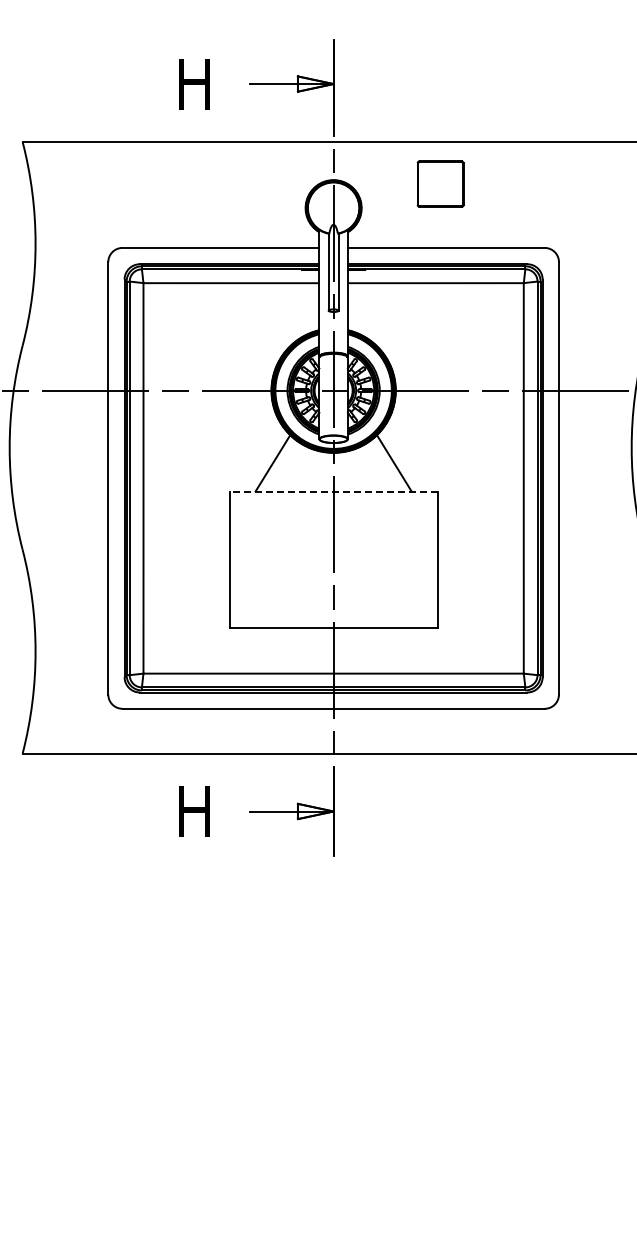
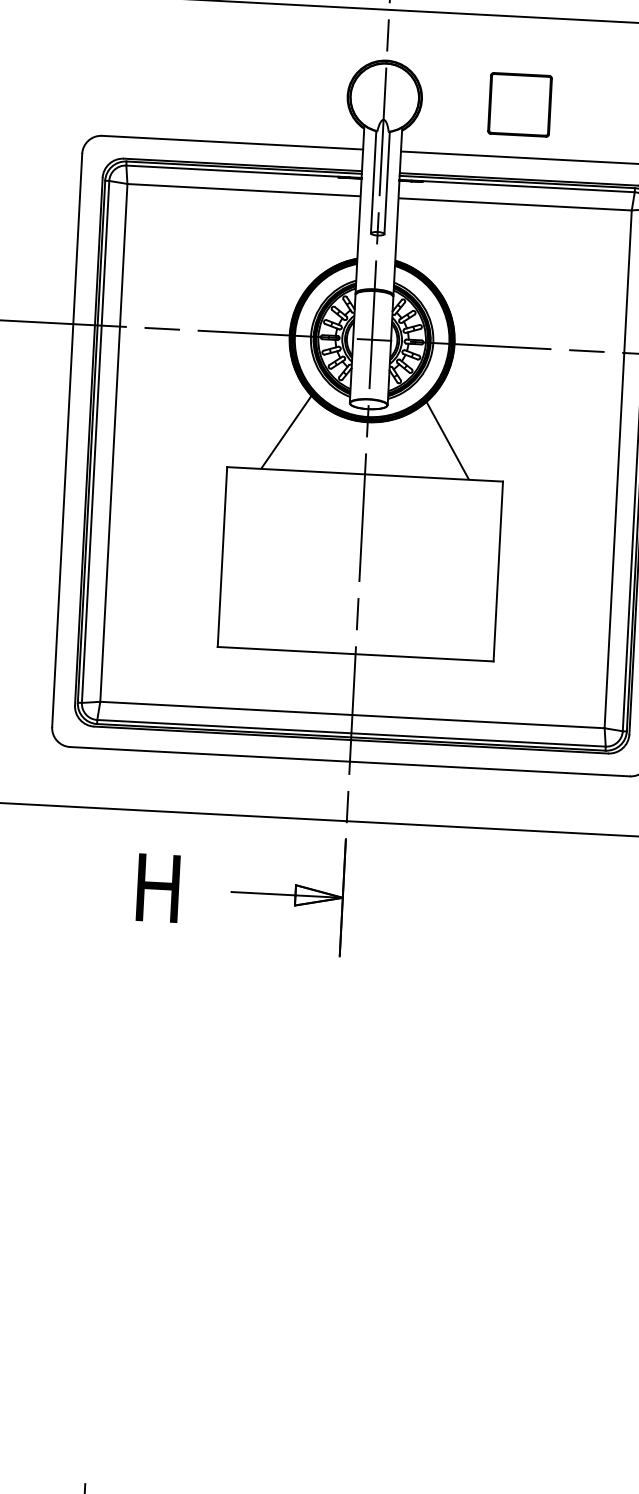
part: (440, 183) -> (519, 103), moved
line: (333, 492) -> (364, 474), dashed -> solid

